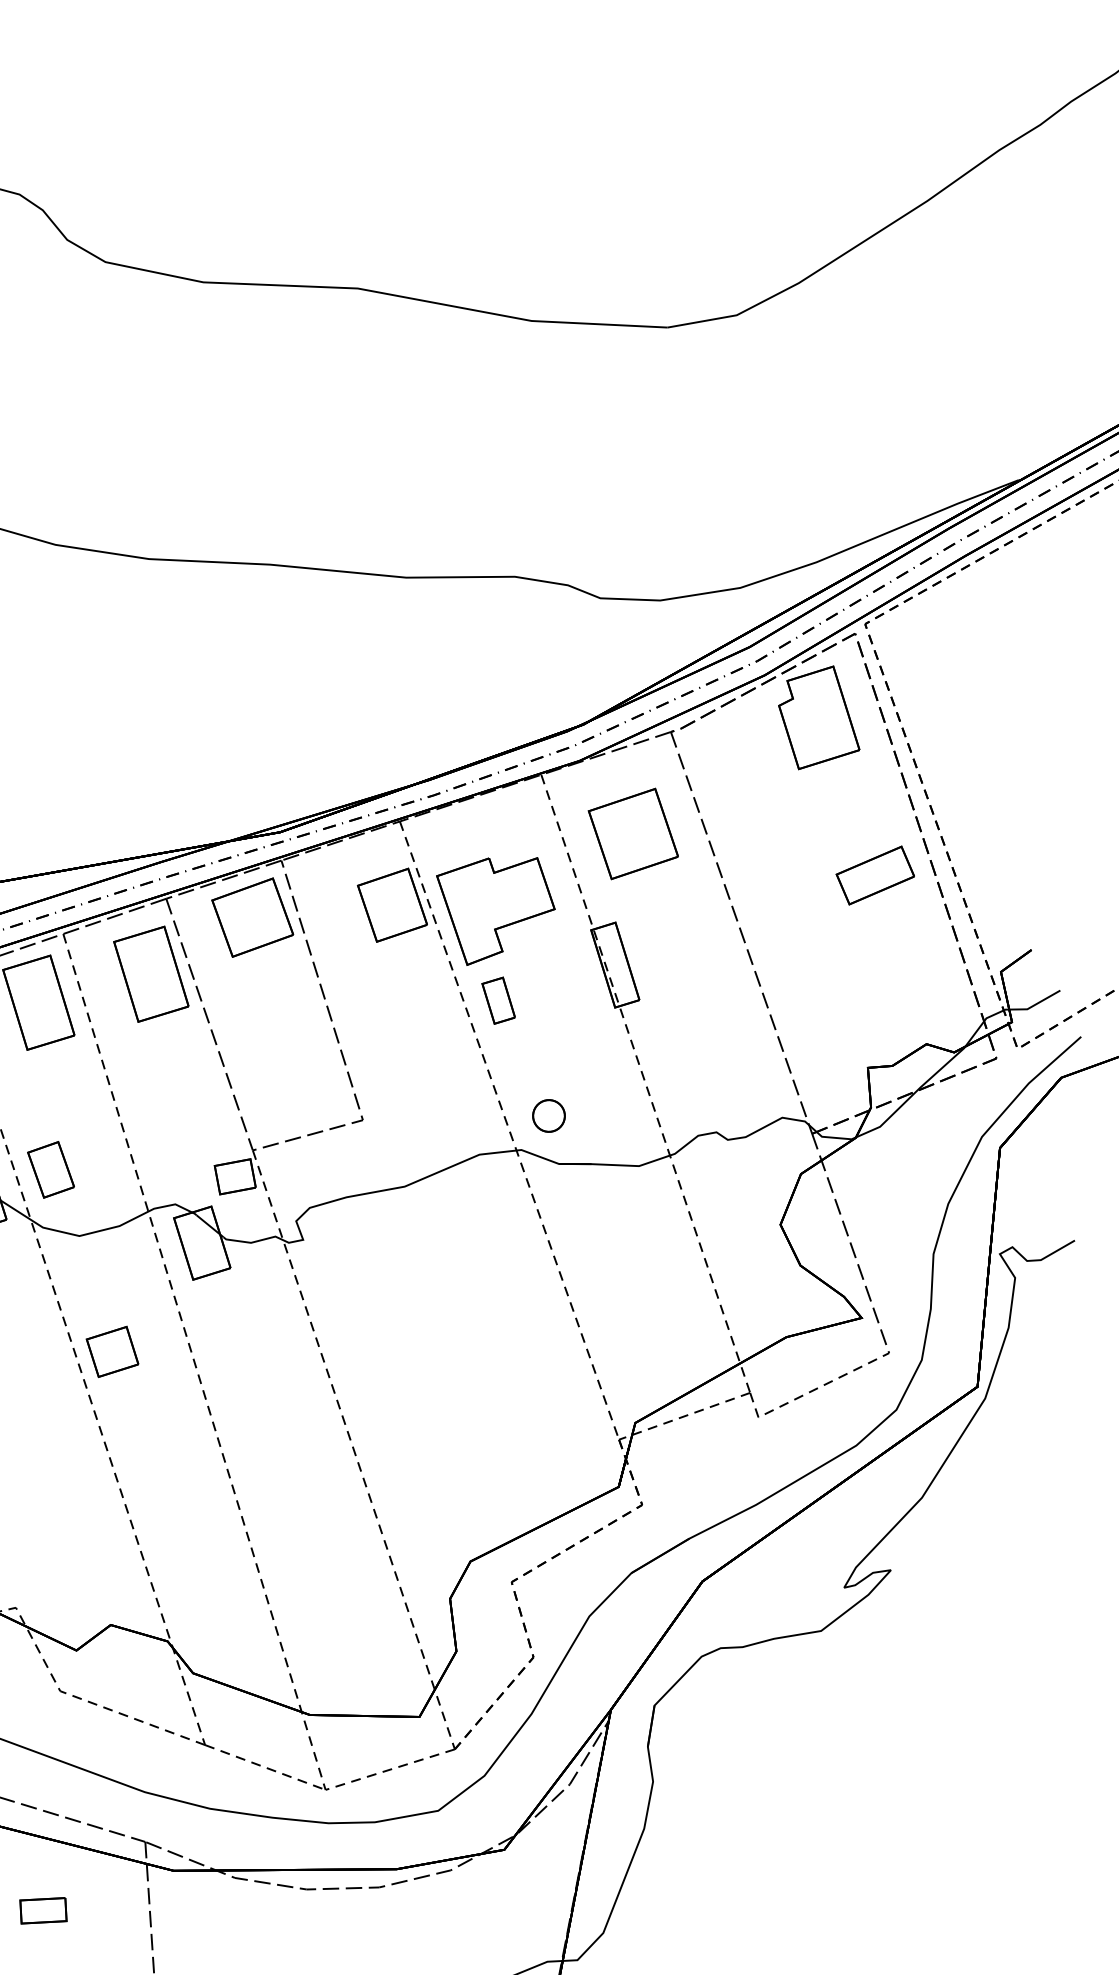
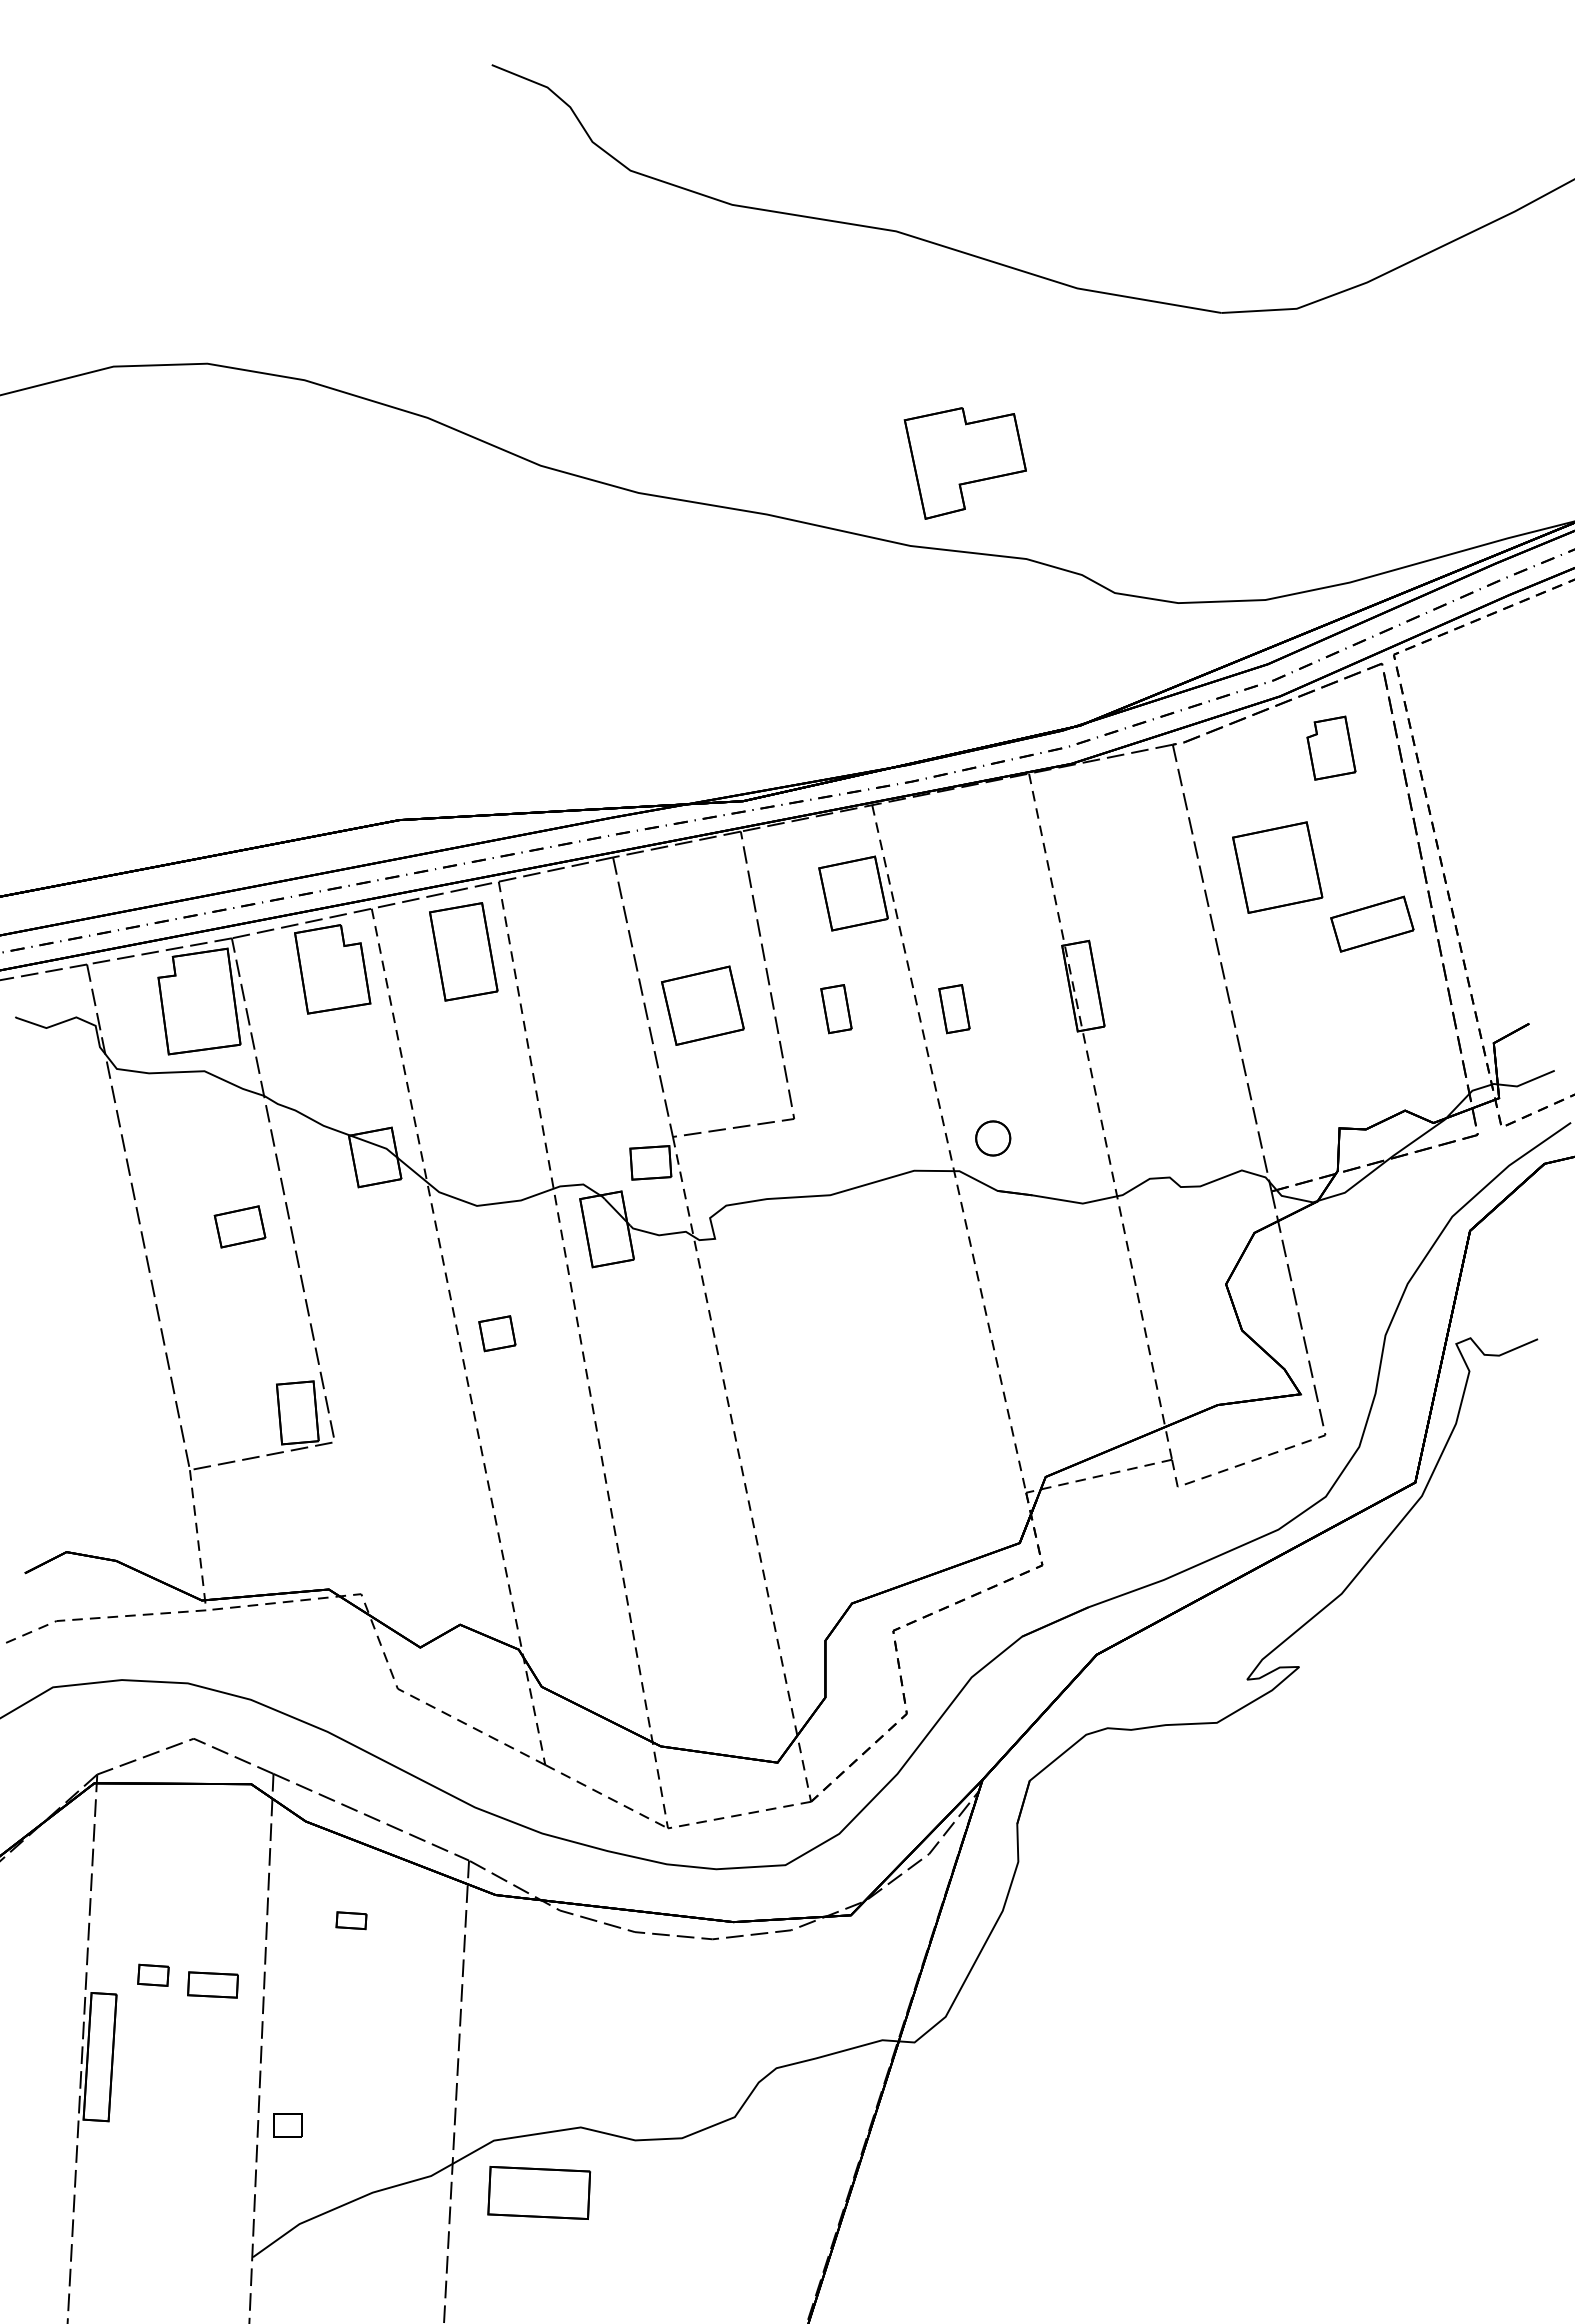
part: (817, 716) -> (1331, 747), size x0.6
part: (633, 833) -> (1277, 867), moved
part: (497, 909) -> (964, 463), moved
part: (252, 917) -> (702, 1005), moved
part: (151, 974) -> (587, 936), removed
part: (389, 1014) -> (836, 1009), added
part: (51, 1169) -> (455, 1131), removed
part: (112, 1351) -> (497, 1333), size x0.7
part: (43, 1910) -> (351, 1920), size x0.6

